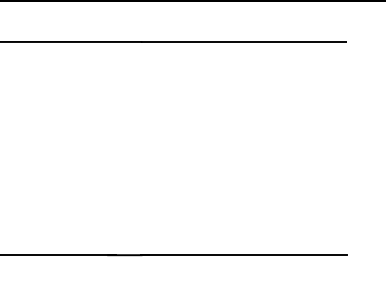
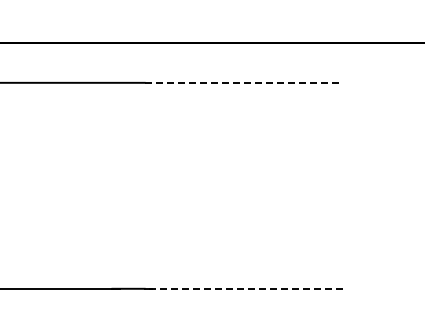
line: (243, 41) -> (243, 82), solid -> dashed
line: (243, 254) -> (243, 288), solid -> dashed

